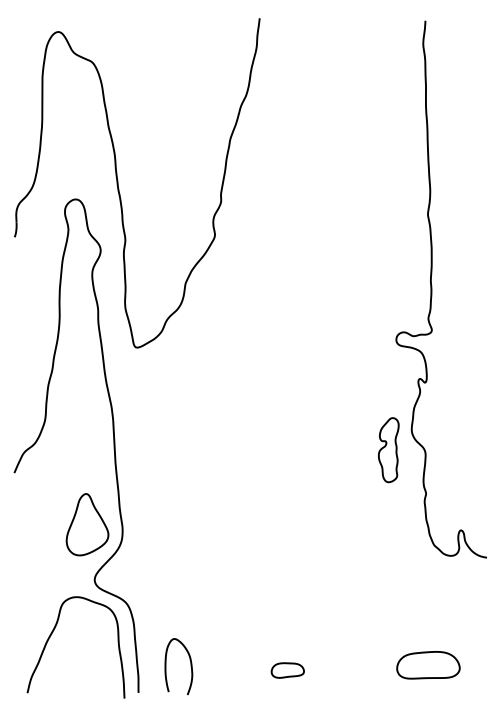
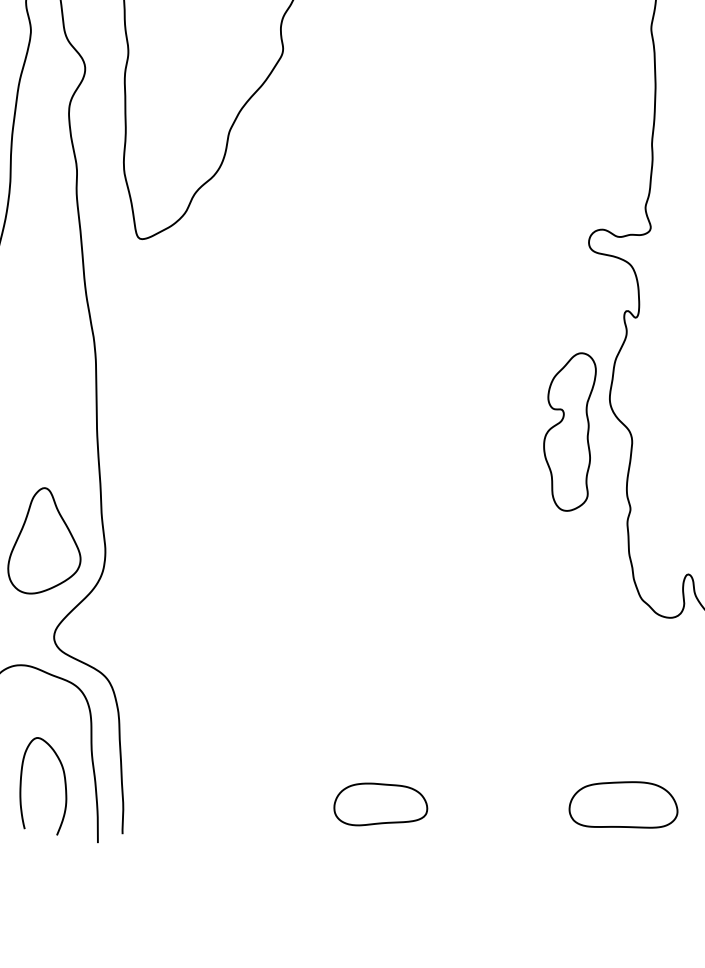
part: (388, 449) -> (568, 430), size x1.43
curve: (166, 666) -> (22, 784), moved
part: (287, 670) -> (380, 804), size x1.67

